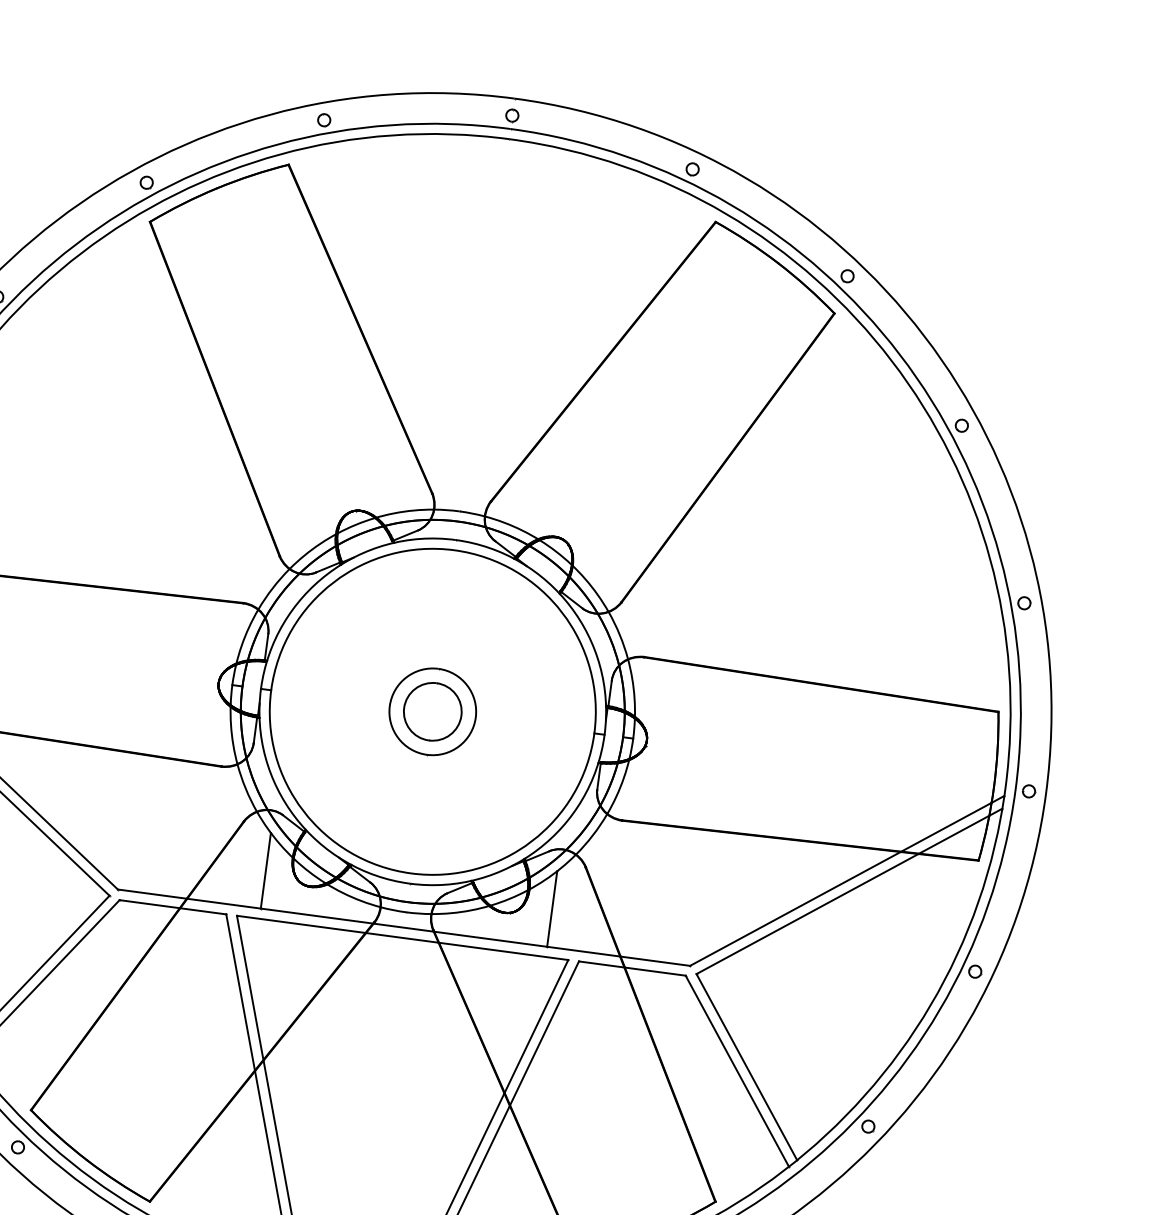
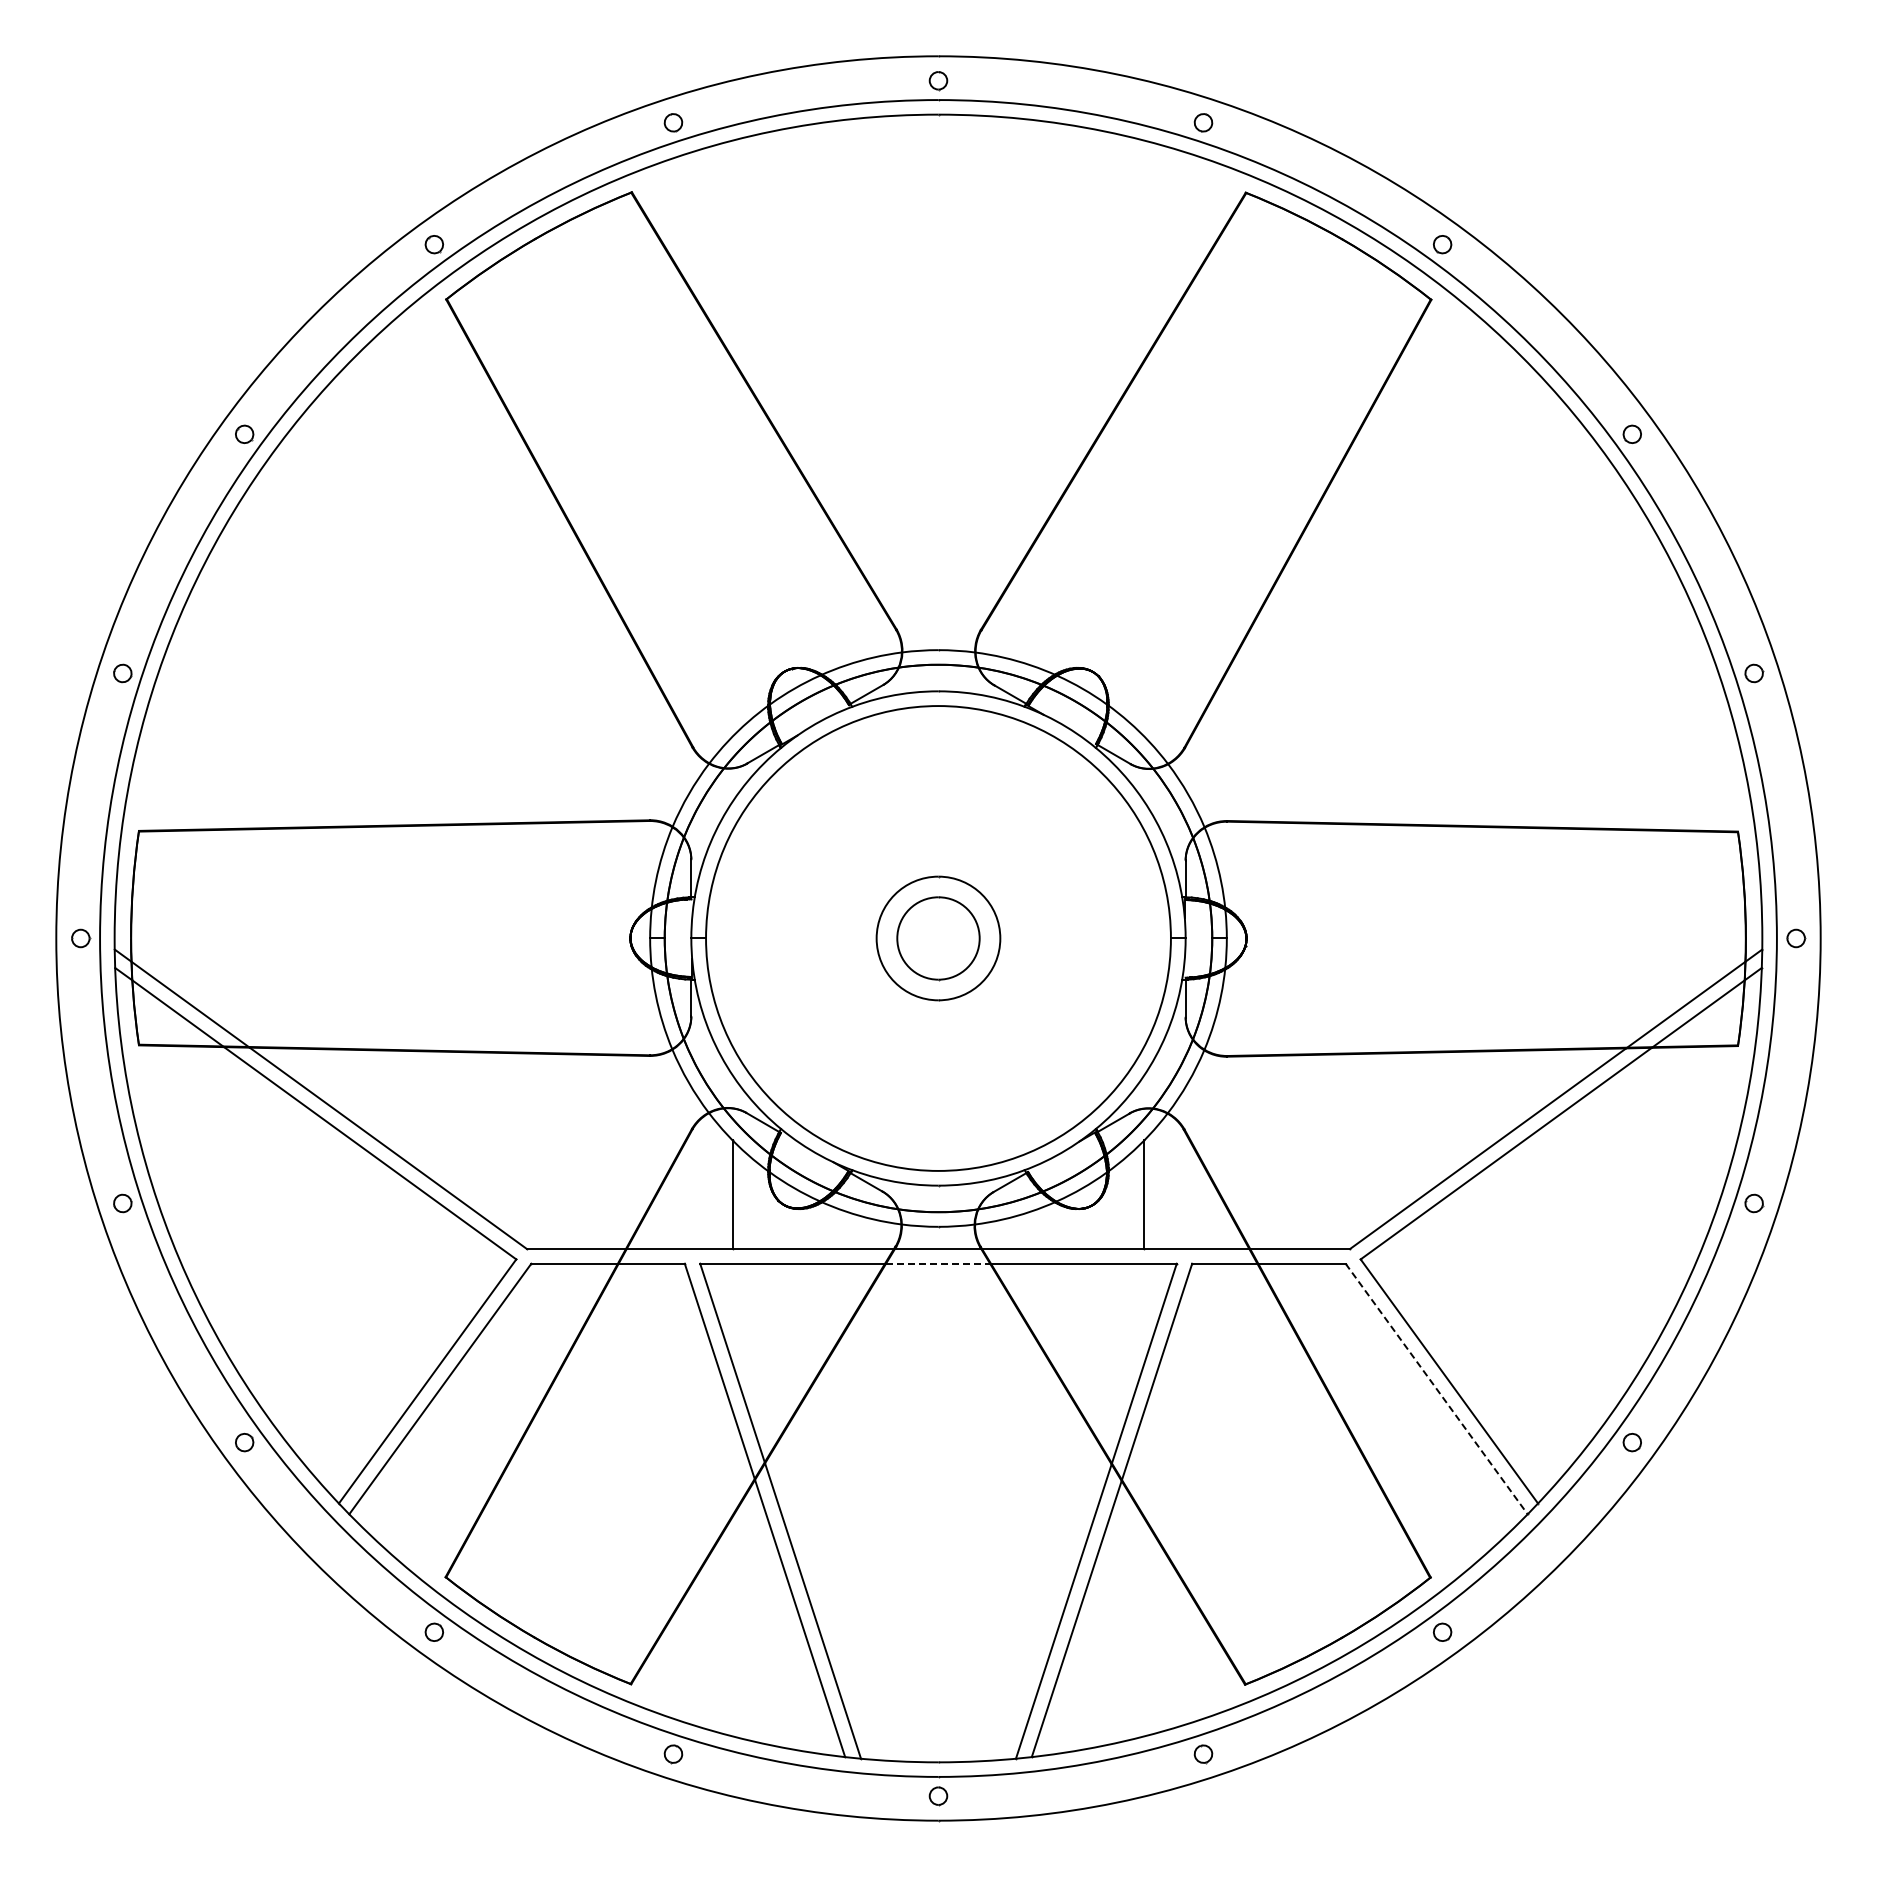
line: (402, 937) -> (938, 1263), solid -> dashed
line: (737, 1070) -> (1436, 1388), solid -> dashed

